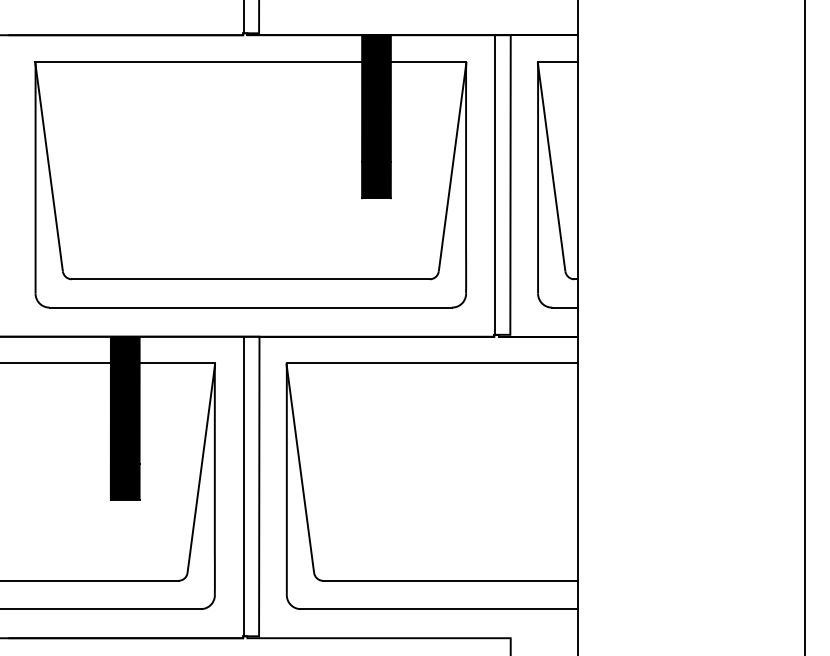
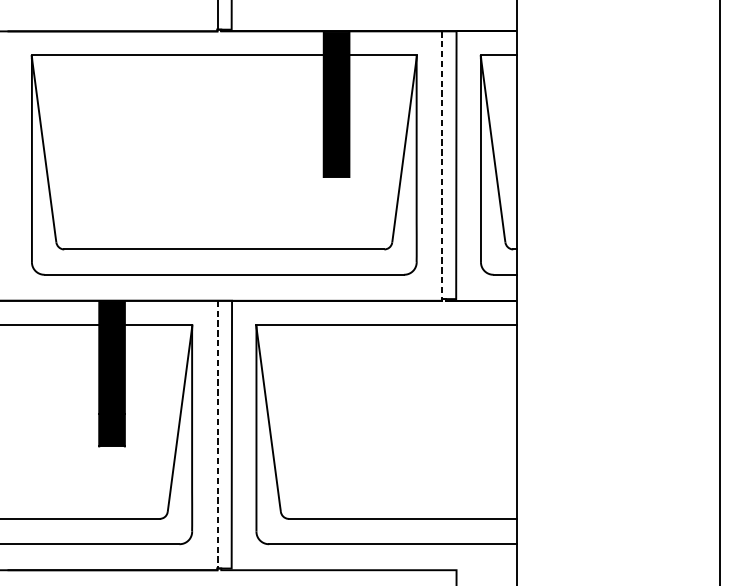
line: (494, 185) -> (442, 165), solid -> dashed
line: (243, 486) -> (217, 434), solid -> dashed

